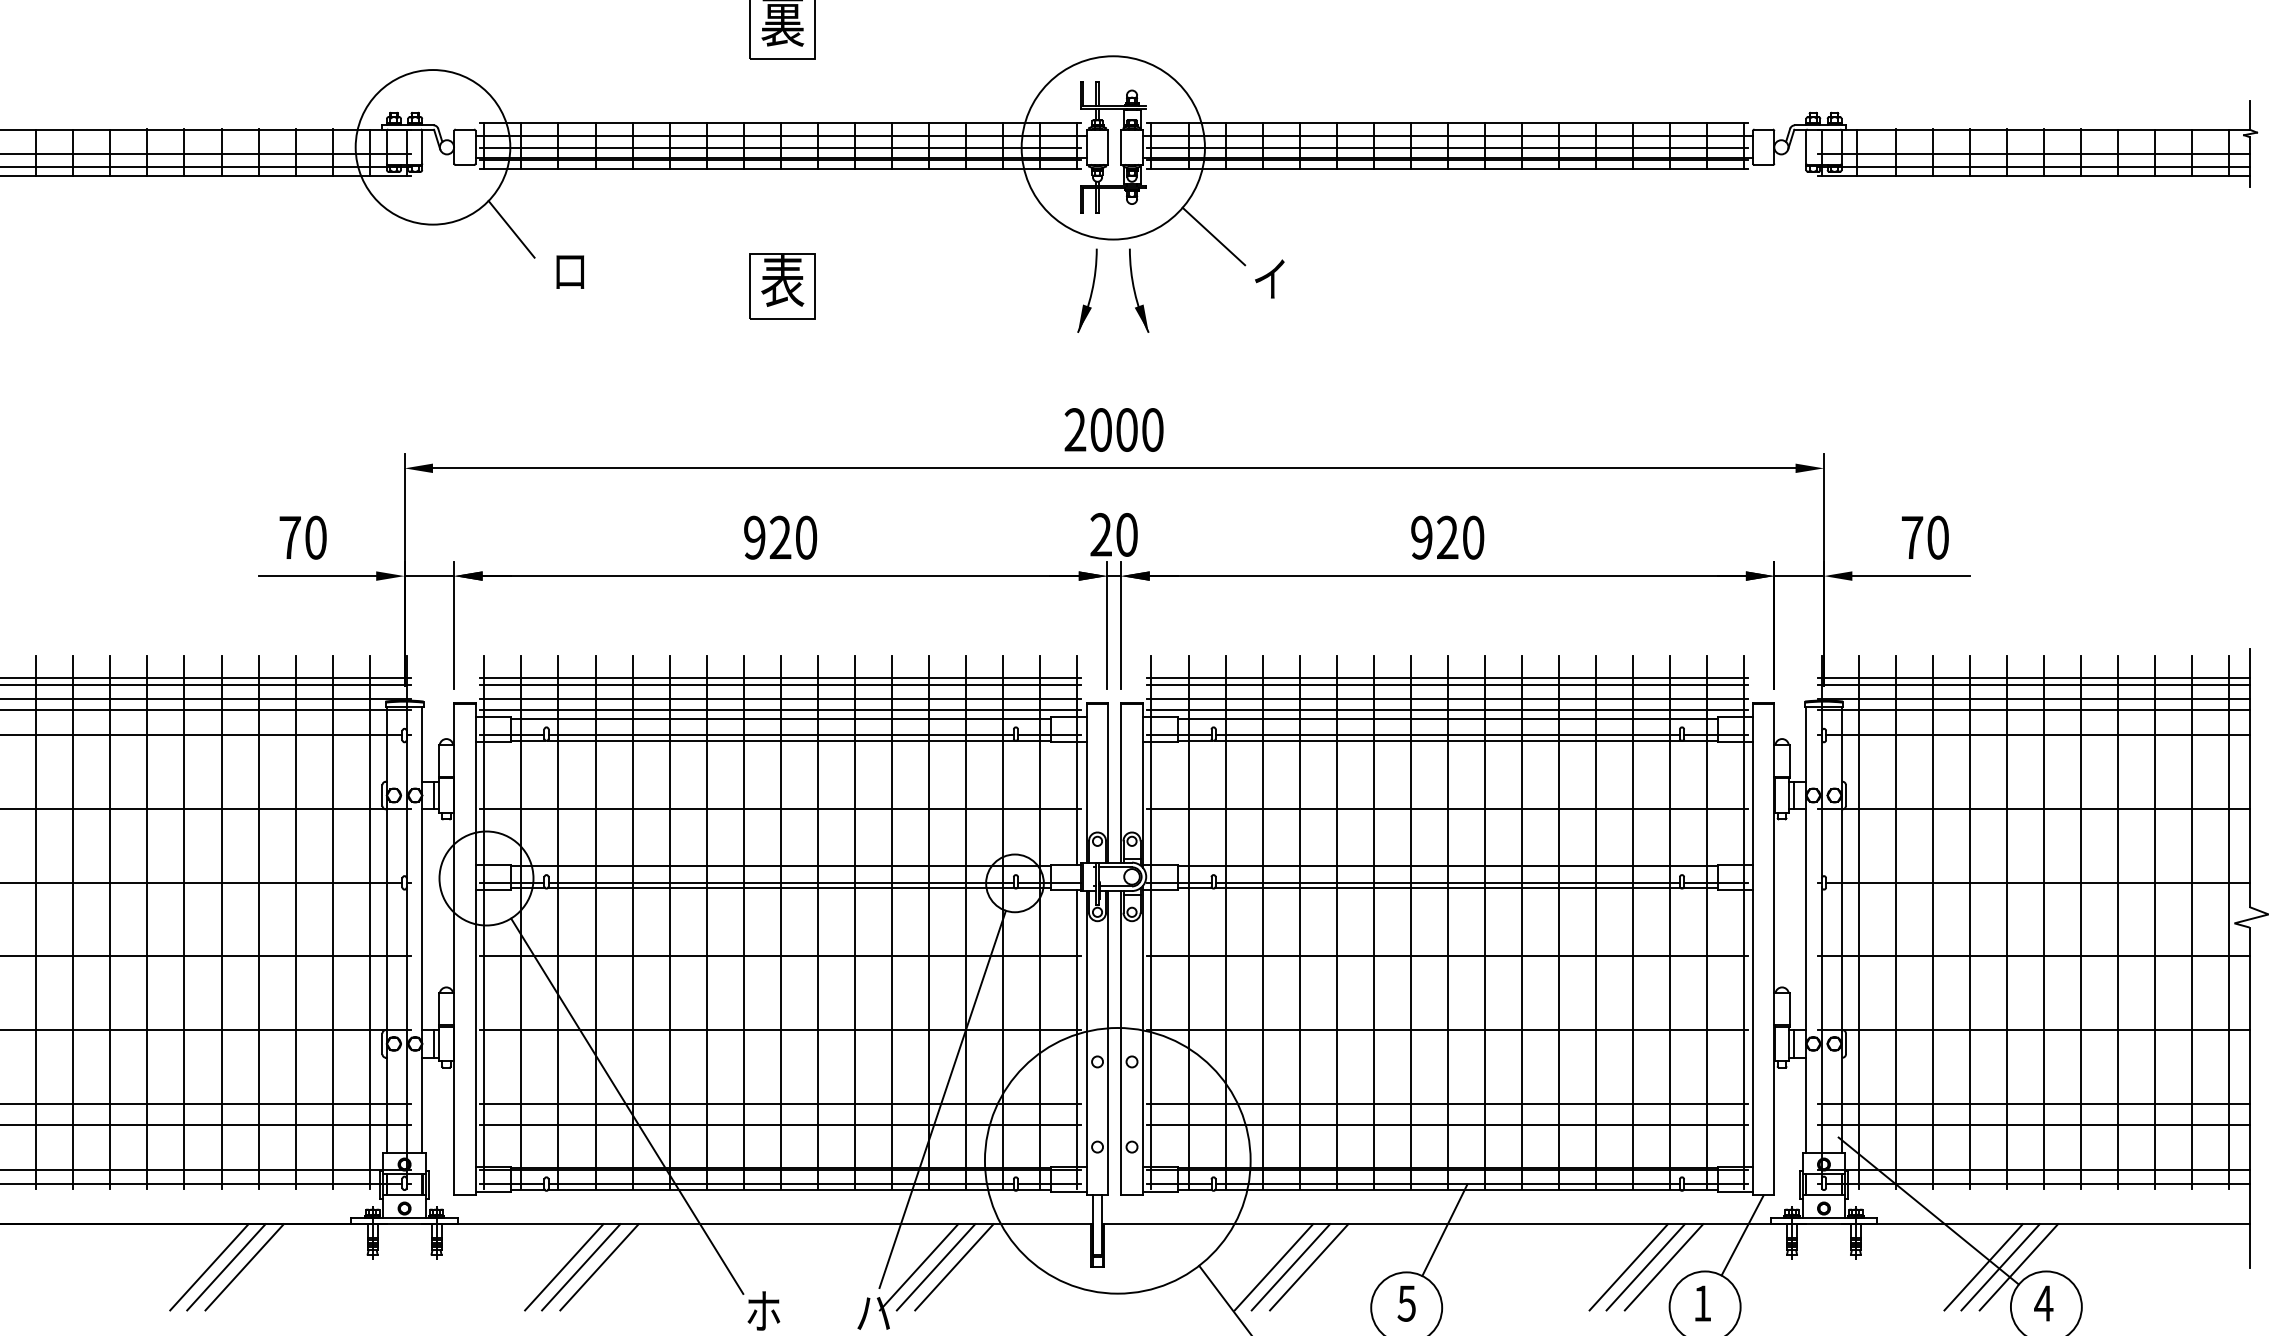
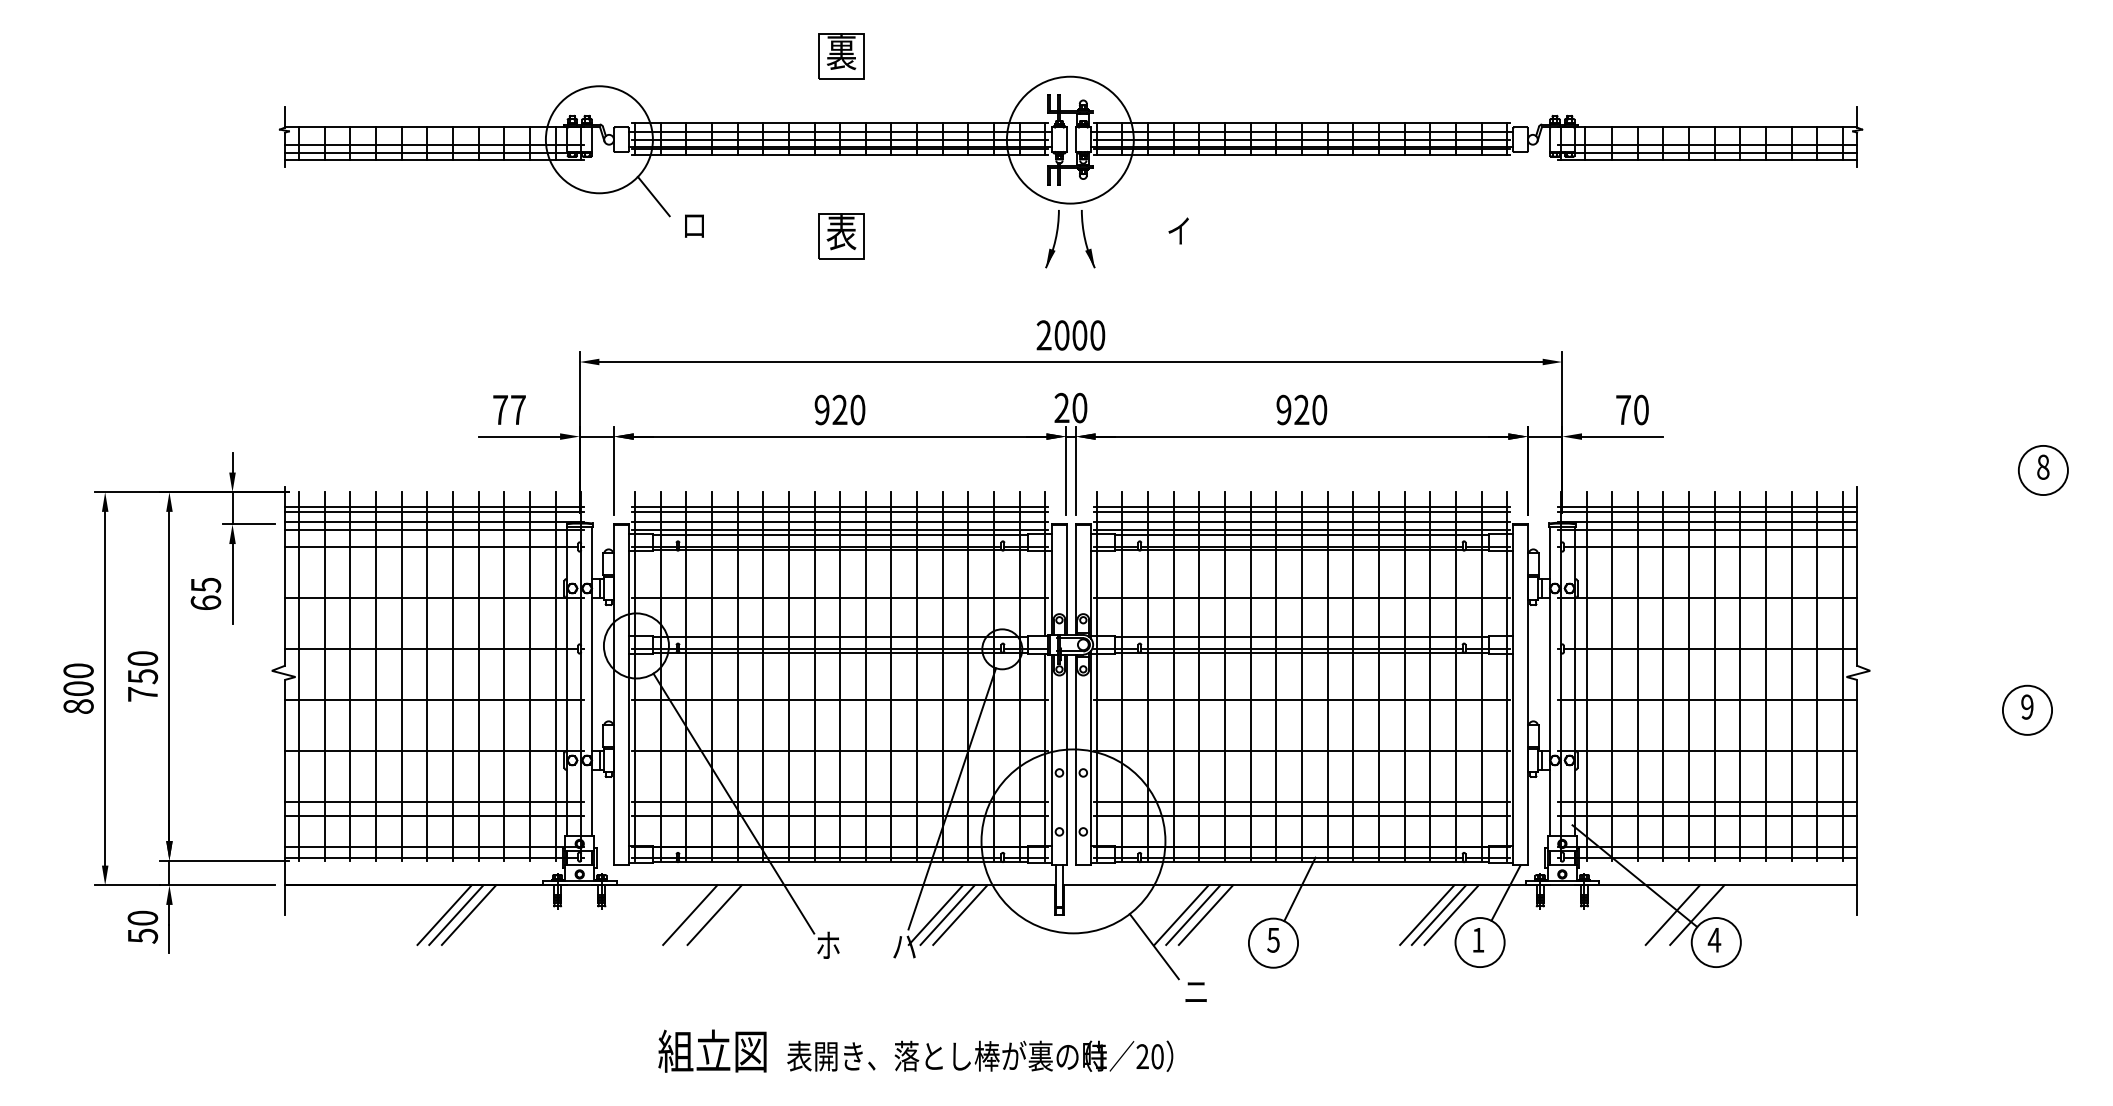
line: (1213, 236) -> (1139, 201), removed
text: (316, 536) -> (518, 409), 70 -> 77
line: (580, 1266) -> (701, 914), removed
line: (2000, 1266) -> (1684, 914), removed

